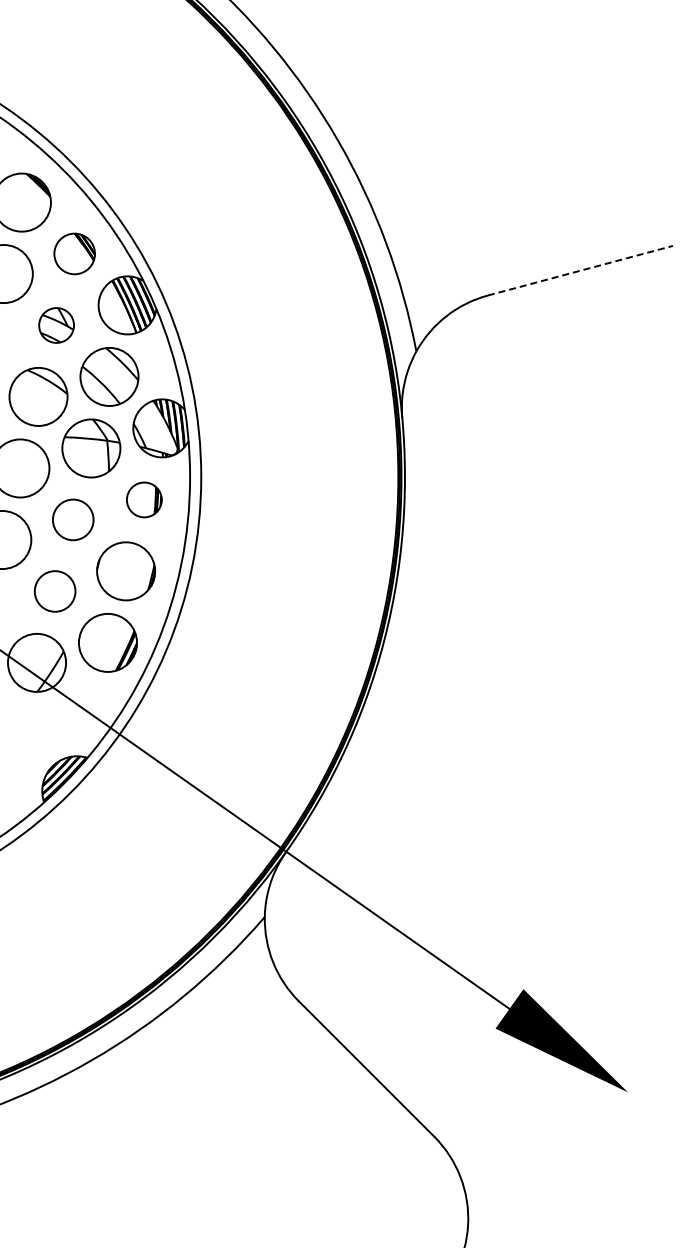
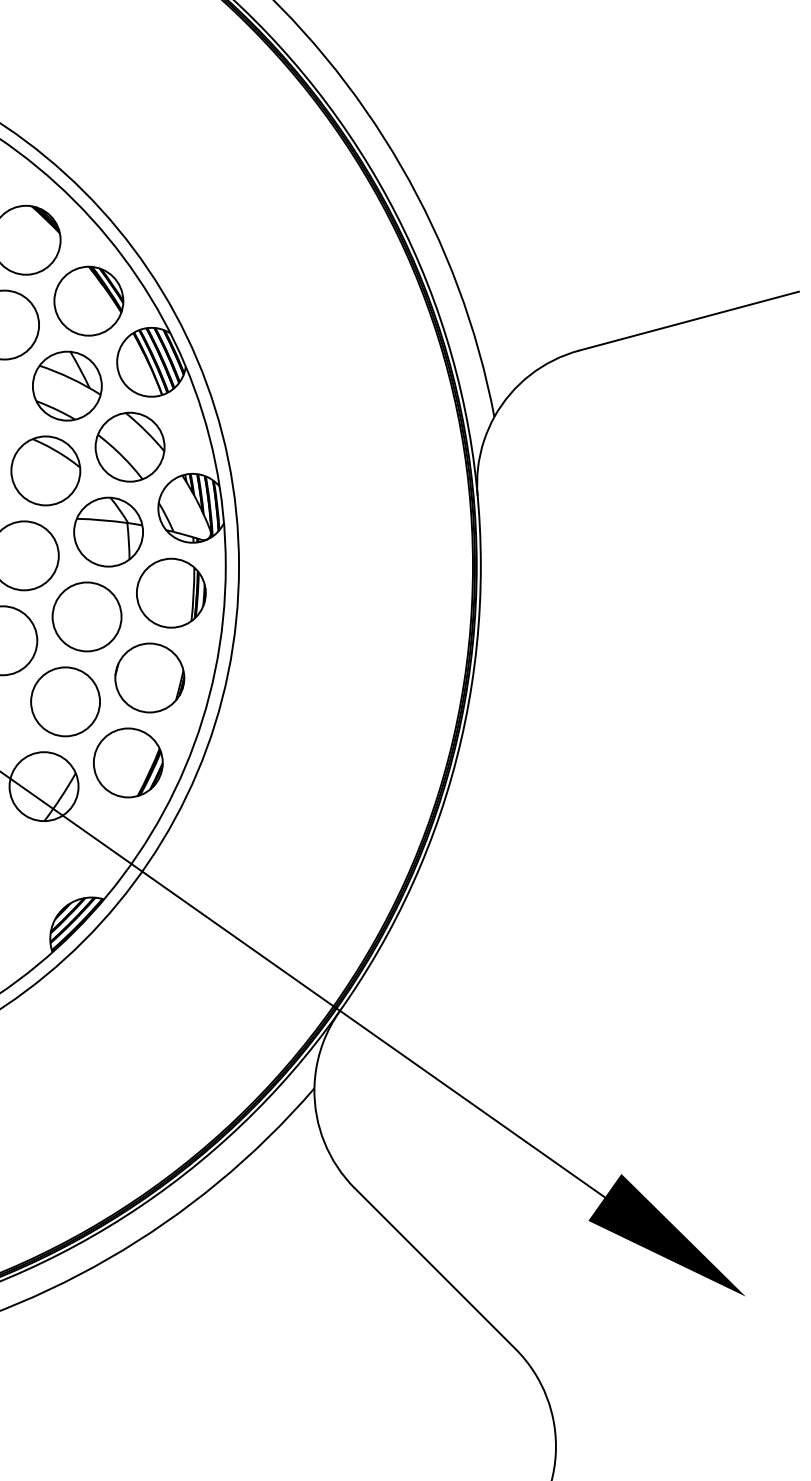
part: (74, 253) -> (88, 300), size x1.43
line: (580, 270) -> (689, 320), dashed -> solid
part: (56, 325) -> (67, 386), size x1.67
part: (144, 499) -> (171, 592), size x1.67
circle: (73, 519) -> (87, 616), size x1.43
circle: (55, 591) -> (65, 701), size x1.43

